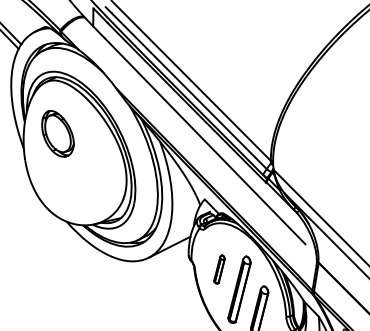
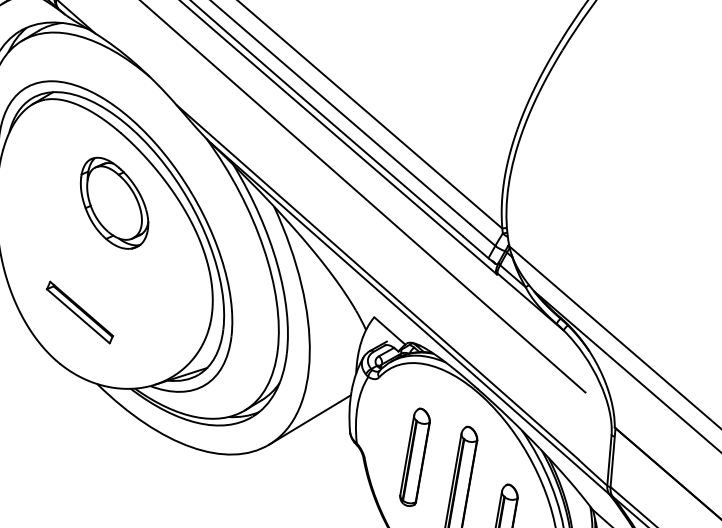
part: (57, 133) -> (113, 202), moved
part: (60, 185) -> (78, 311), added
part: (219, 269) -> (415, 457), size x1.67

